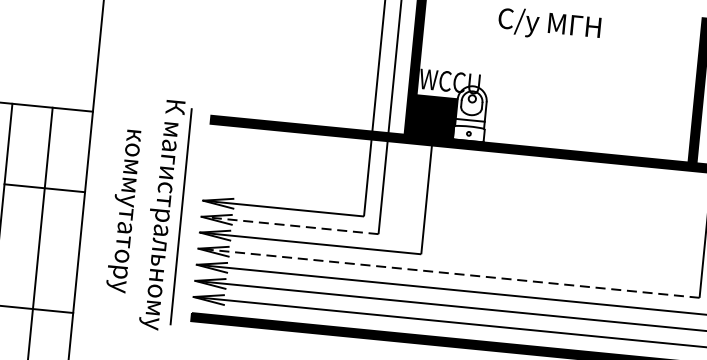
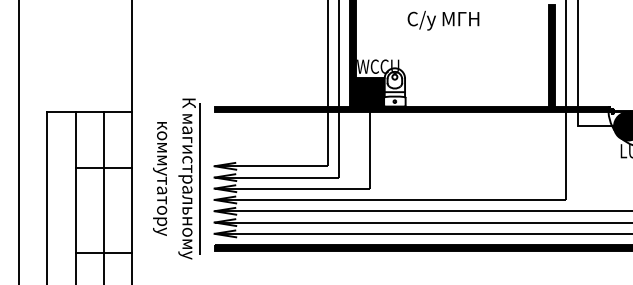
line: (289, 225) -> (276, 177), dashed -> solid
line: (449, 272) -> (390, 199), dashed -> solid

